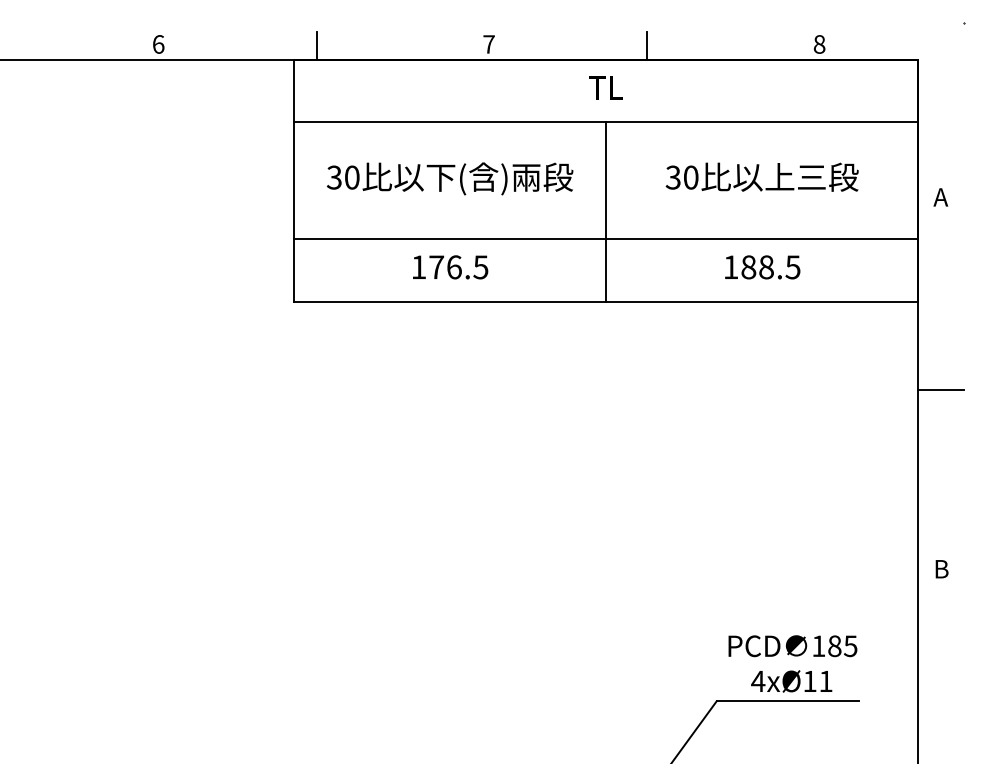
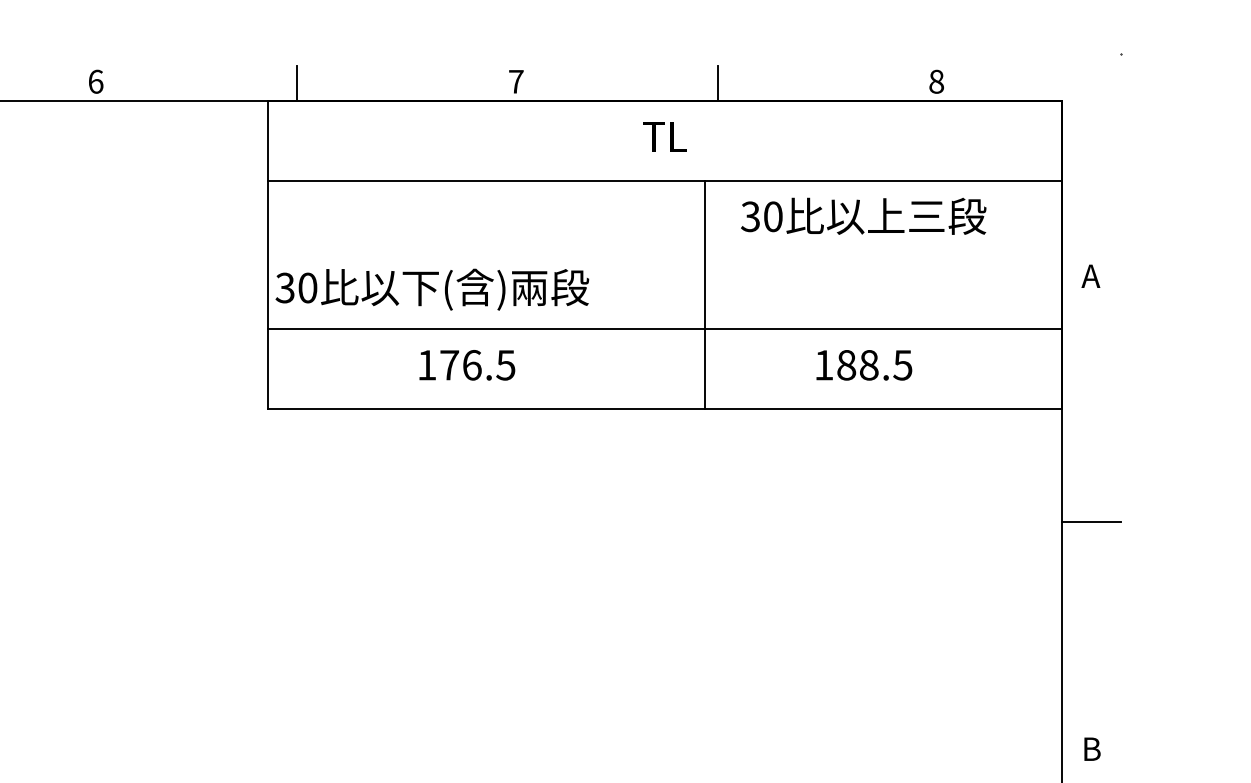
text: (761, 176) -> (862, 215), moved
text: (450, 178) -> (432, 289), moved
line: (606, 211) -> (705, 294), moved

